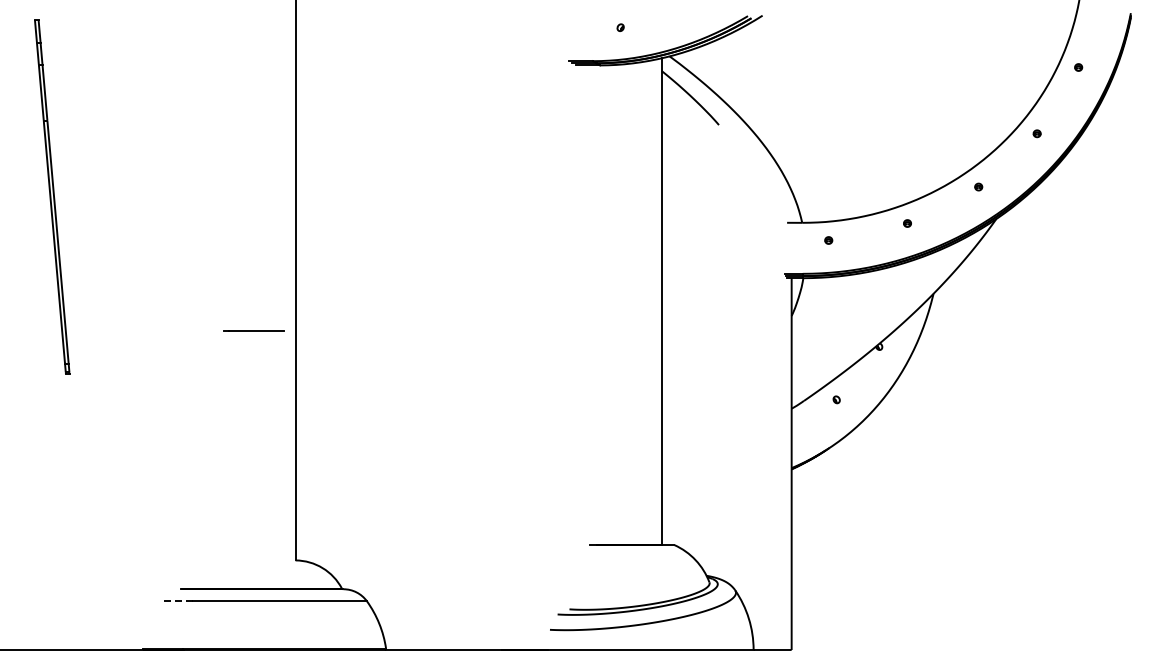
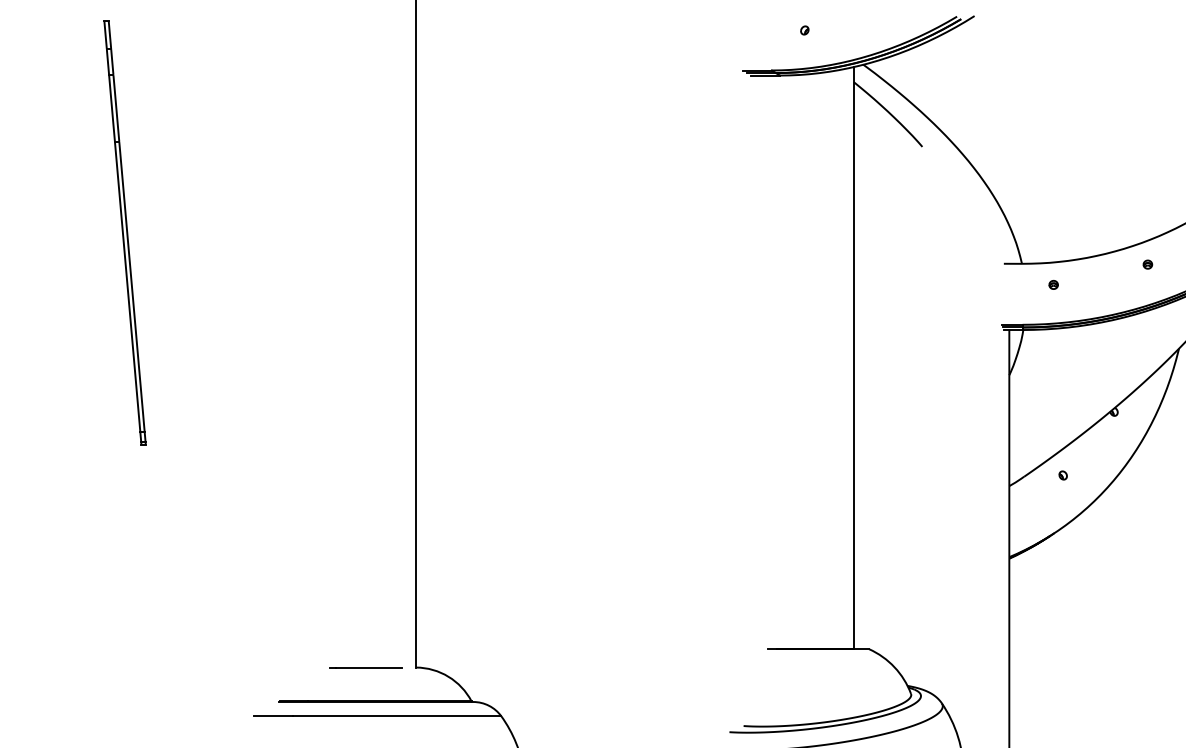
line: (253, 330) -> (365, 666), moved
line: (175, 601) -> (272, 716), dashed -> solid

